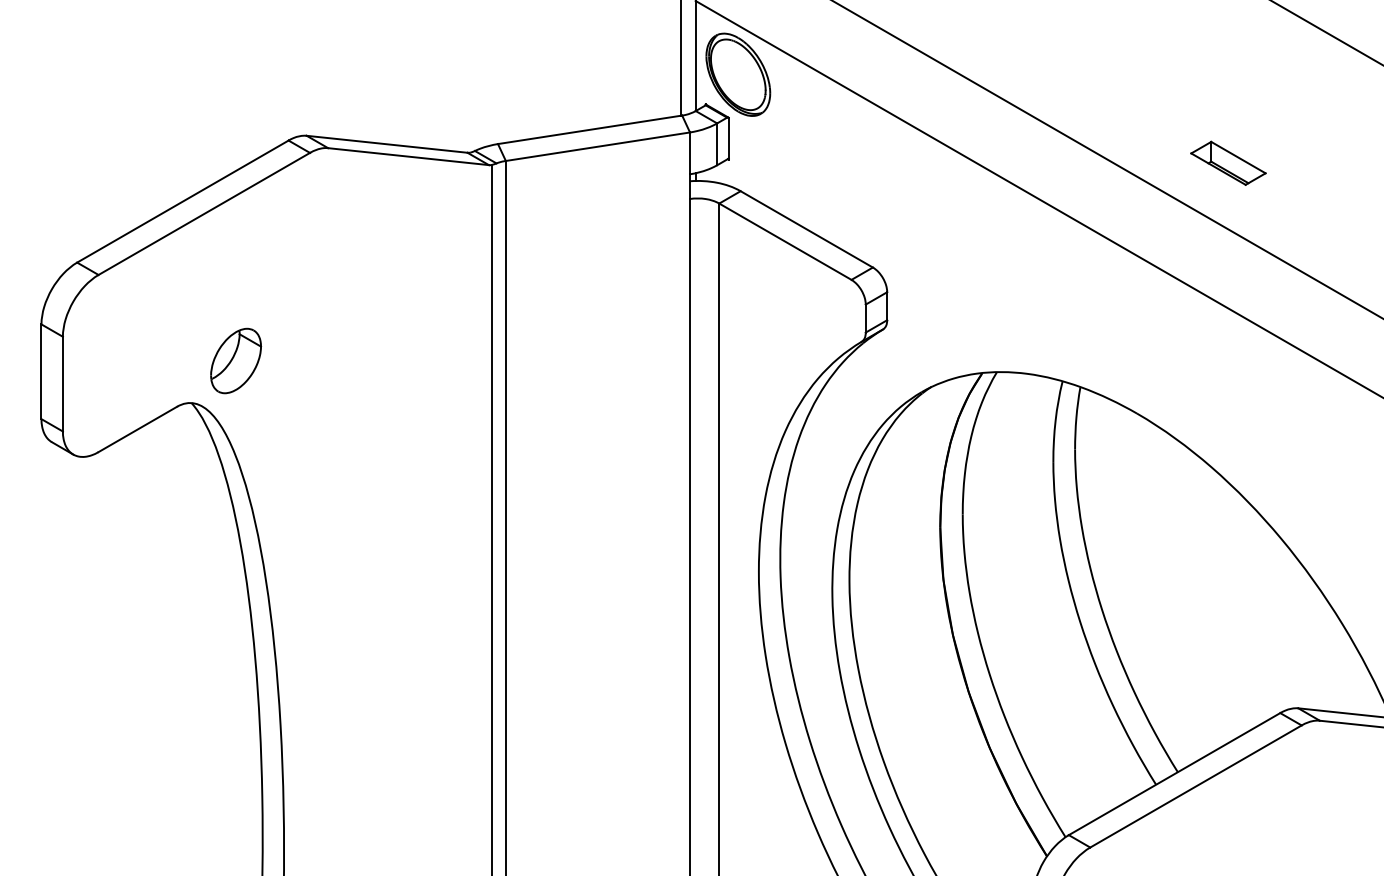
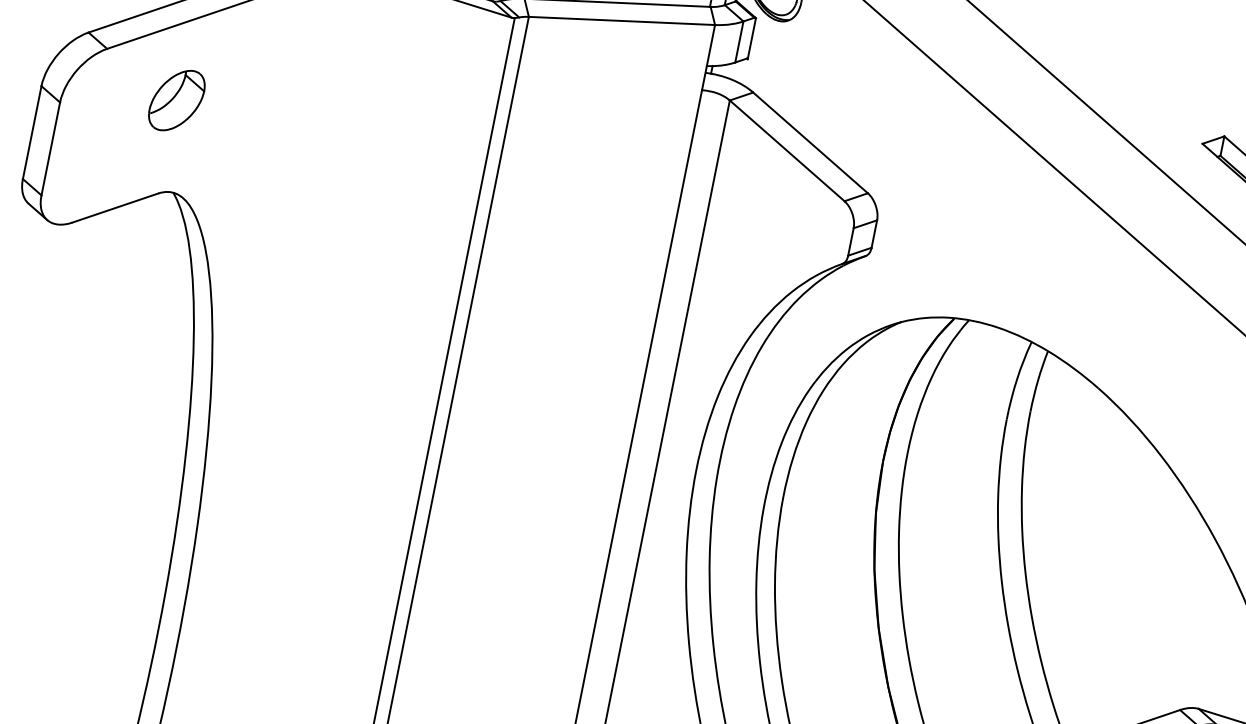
part: (236, 360) -> (177, 100), moved

